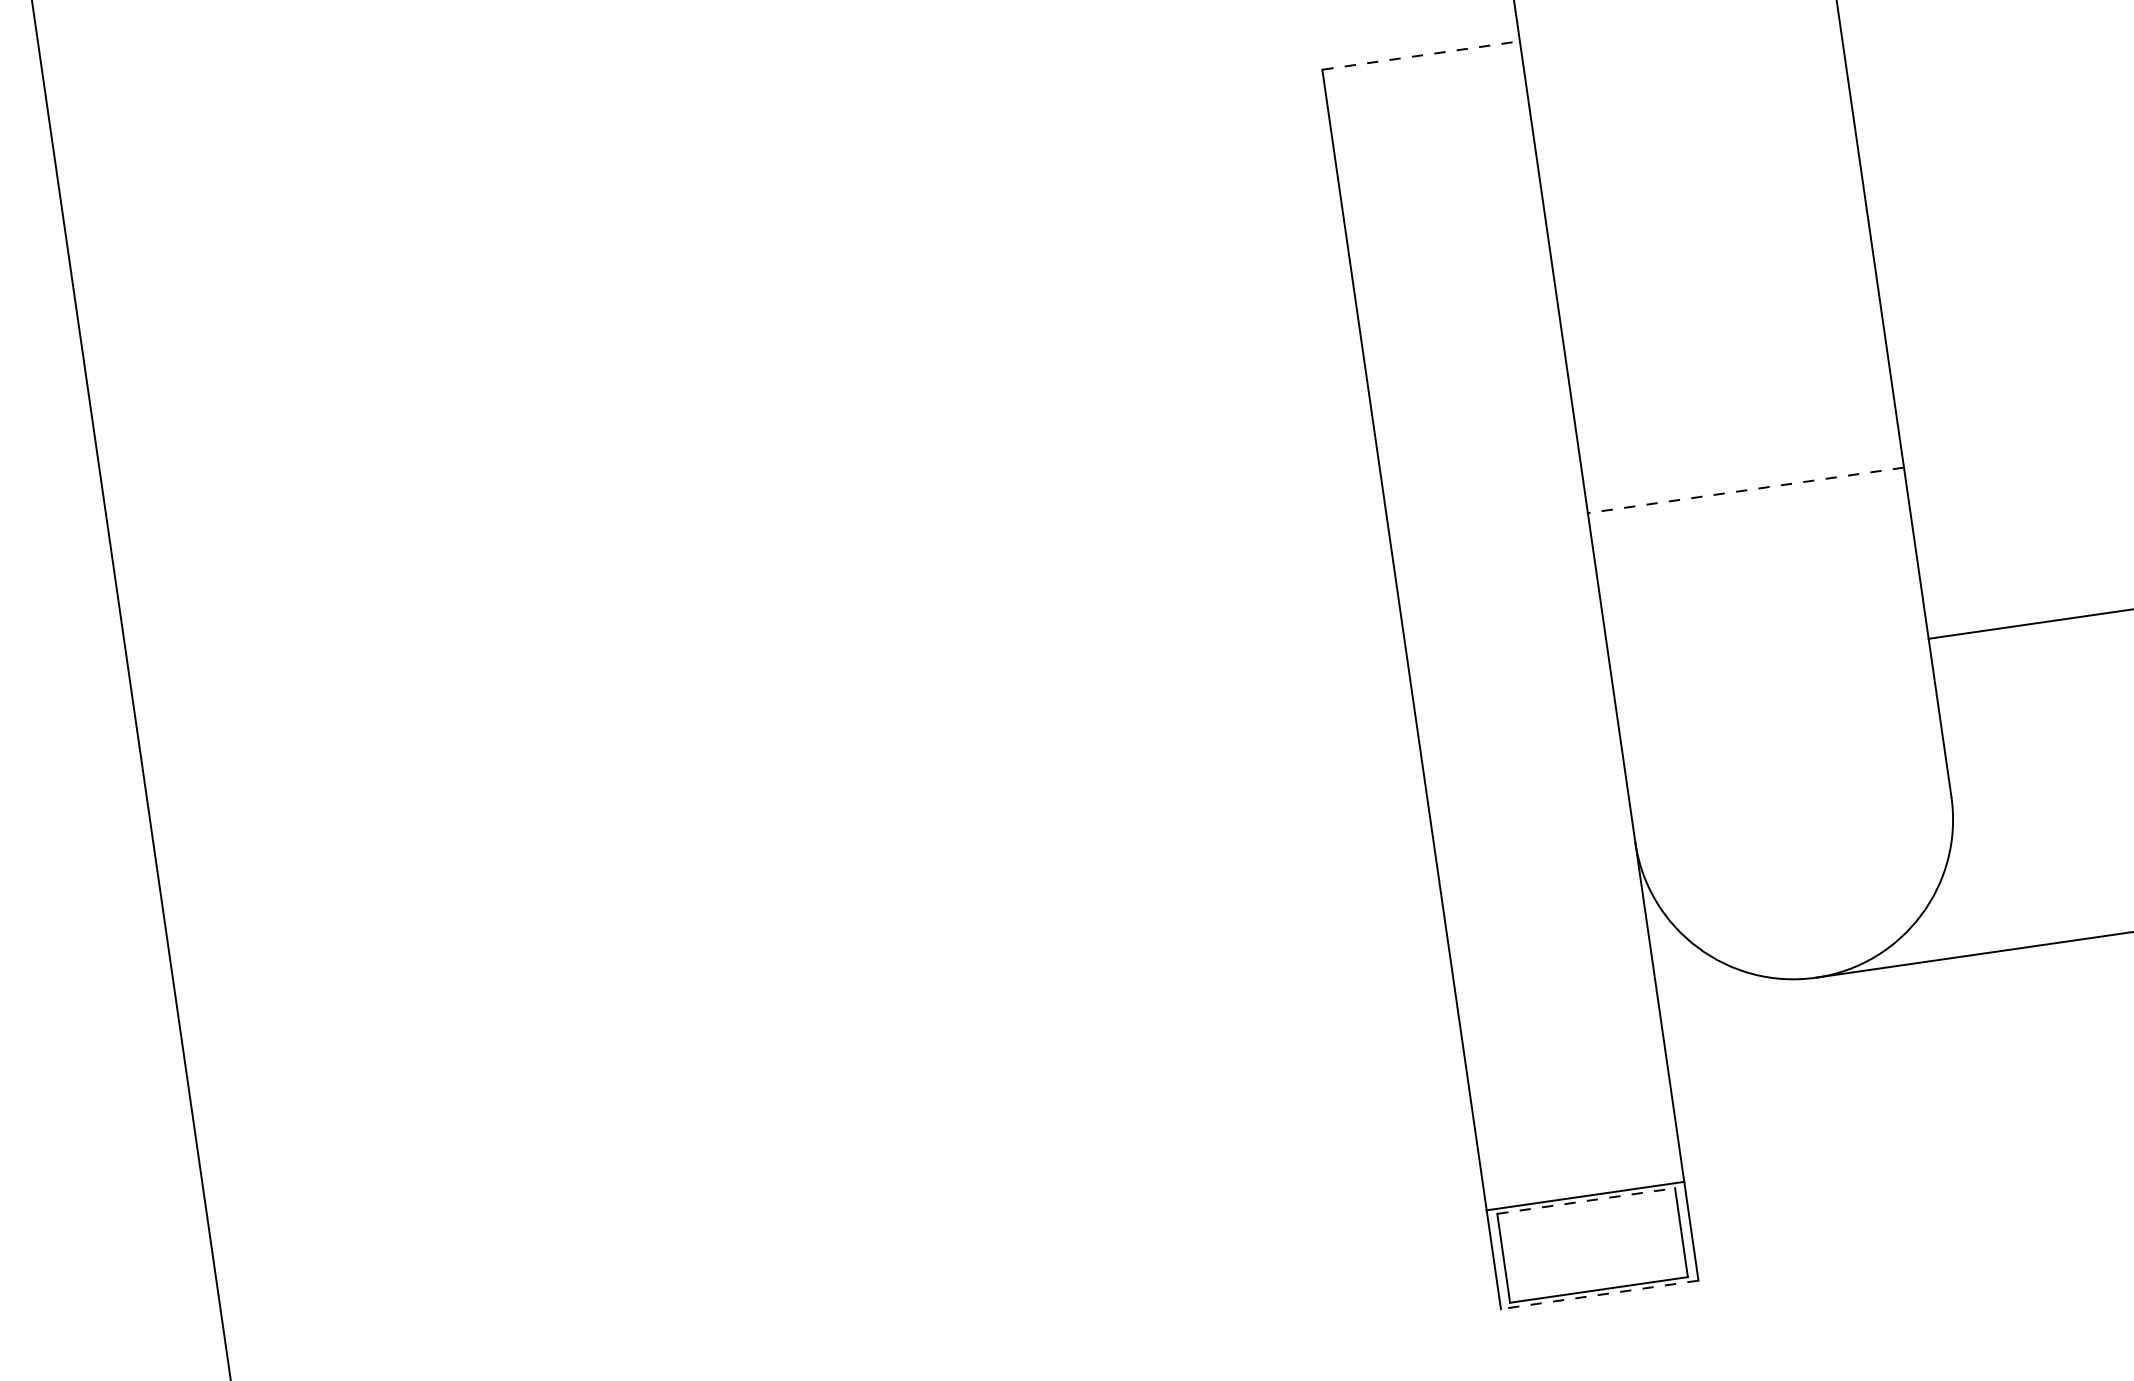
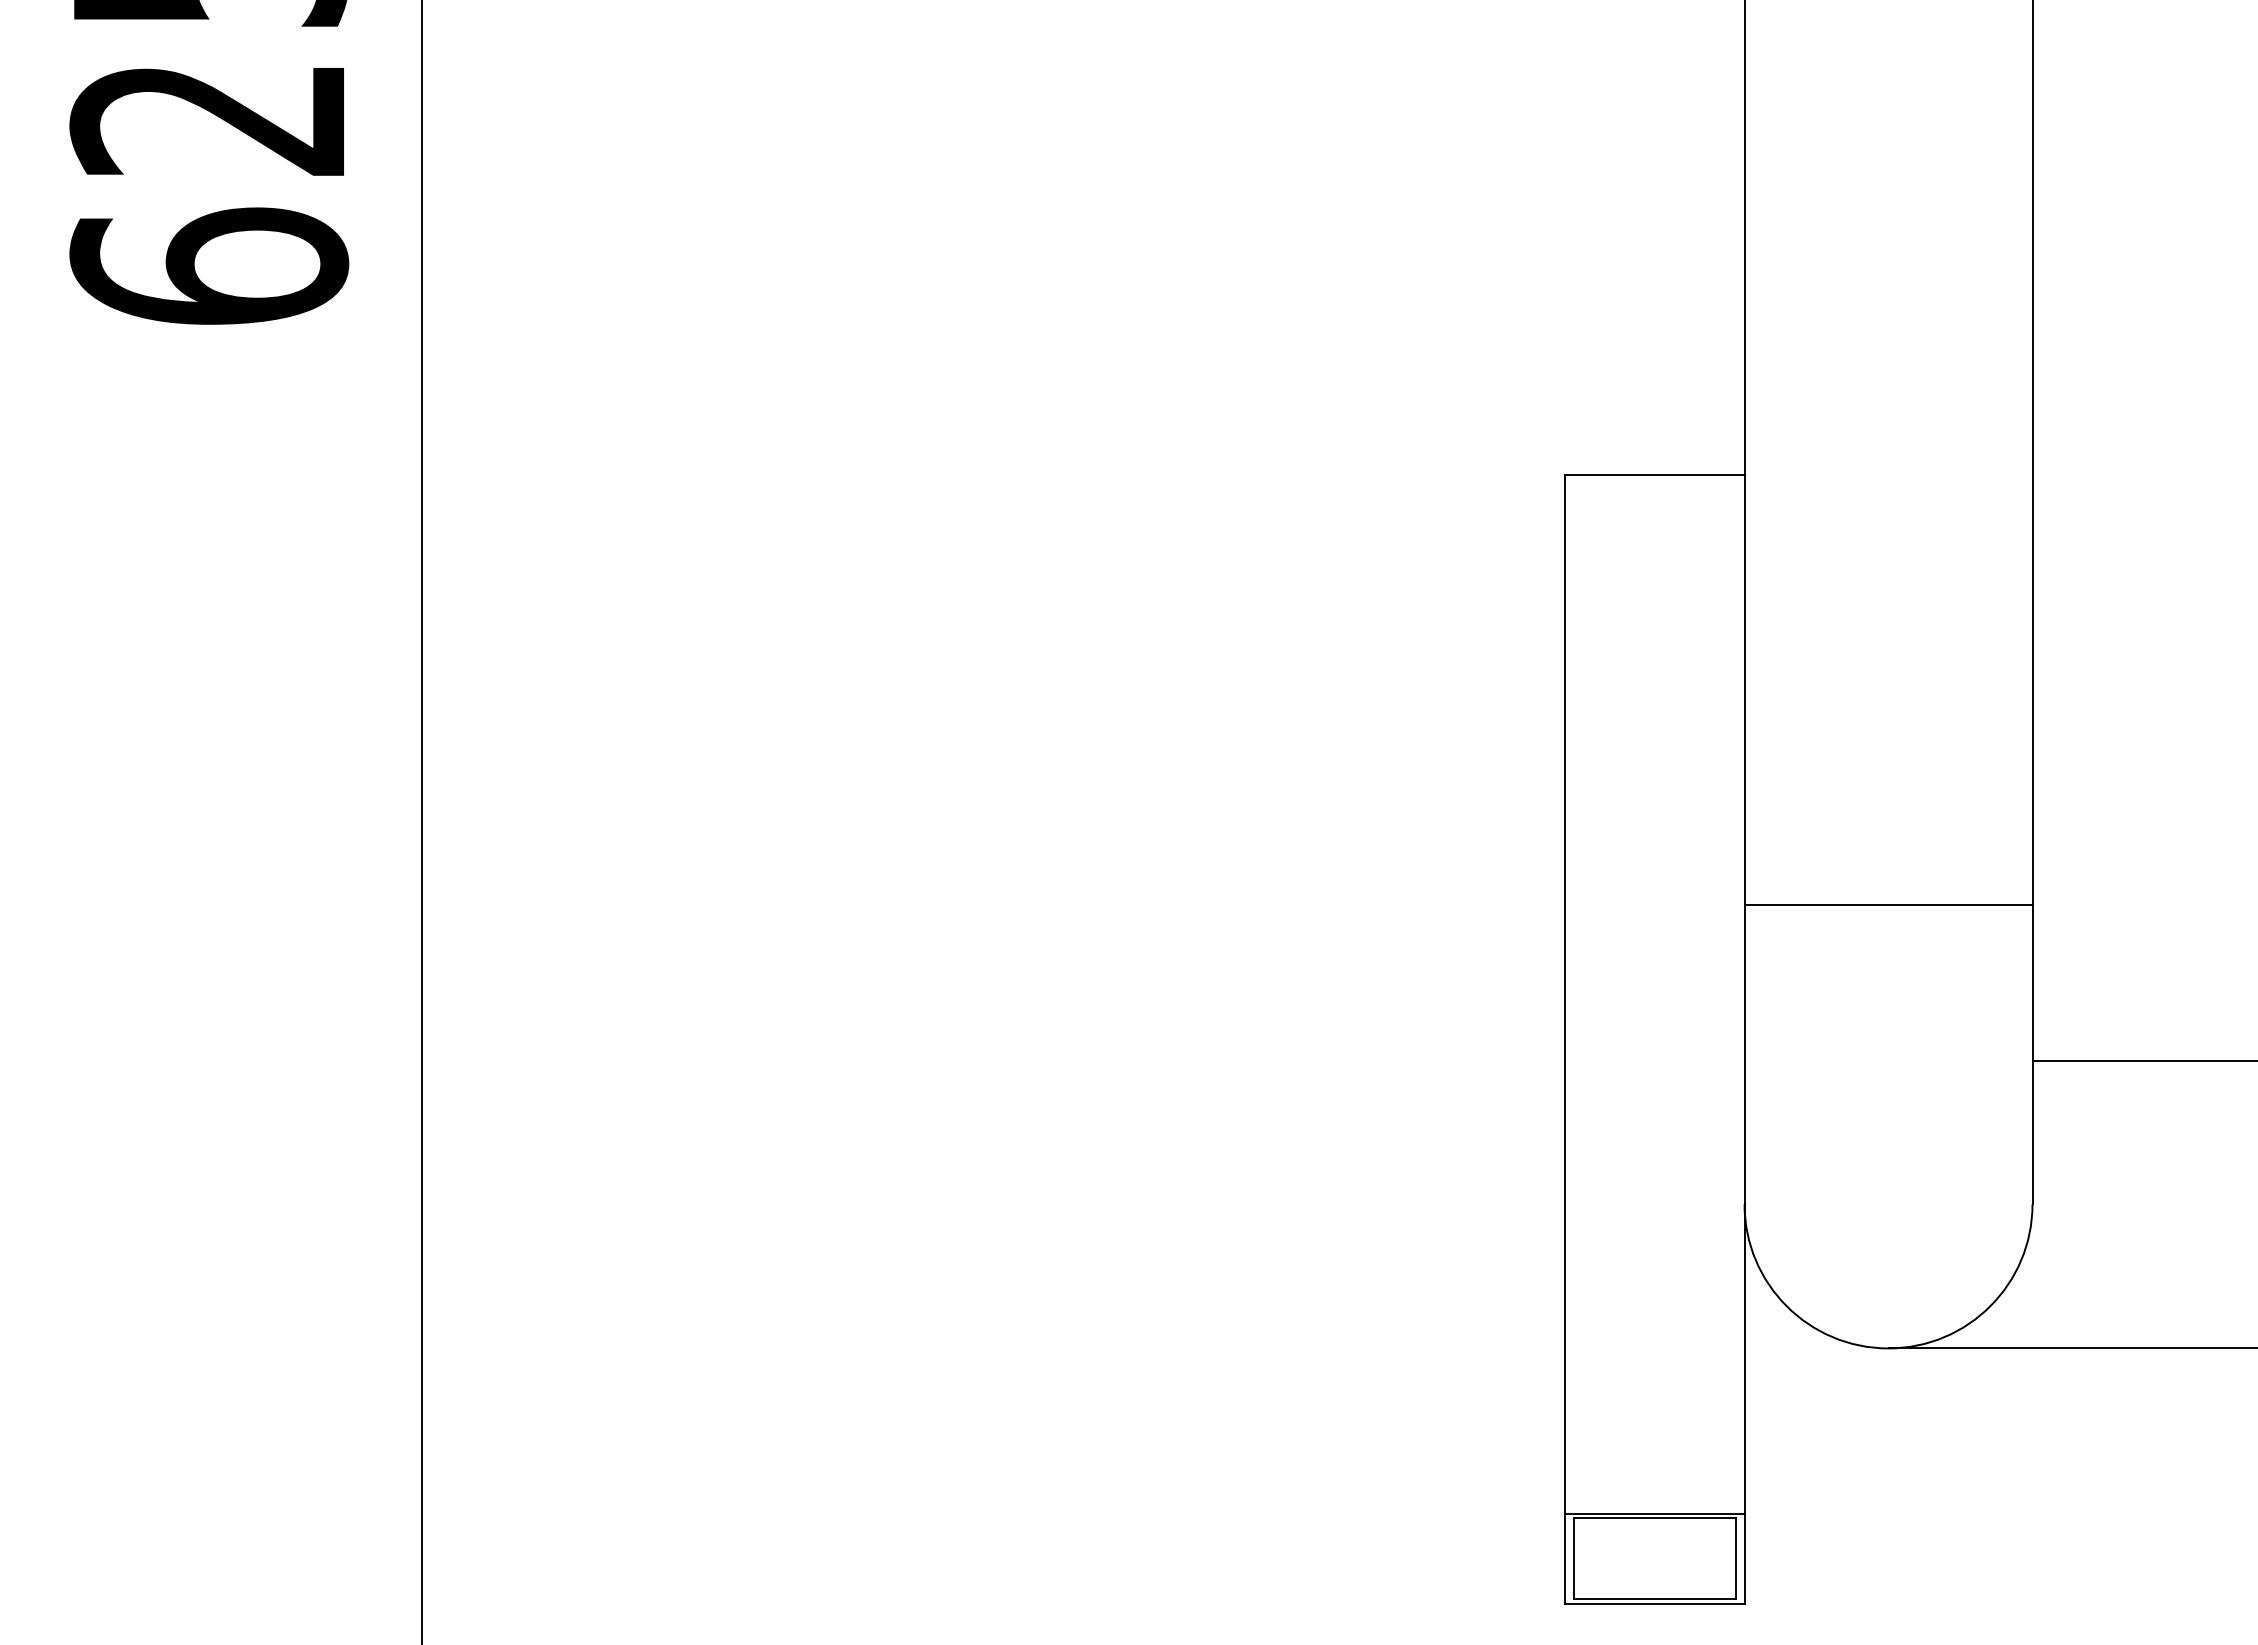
line: (1420, 55) -> (1654, 474), dashed -> solid
line: (1745, 490) -> (1888, 904), dashed -> solid
line: (1586, 1201) -> (1654, 1518), dashed -> solid
line: (1599, 1294) -> (1654, 1603), dashed -> solid

